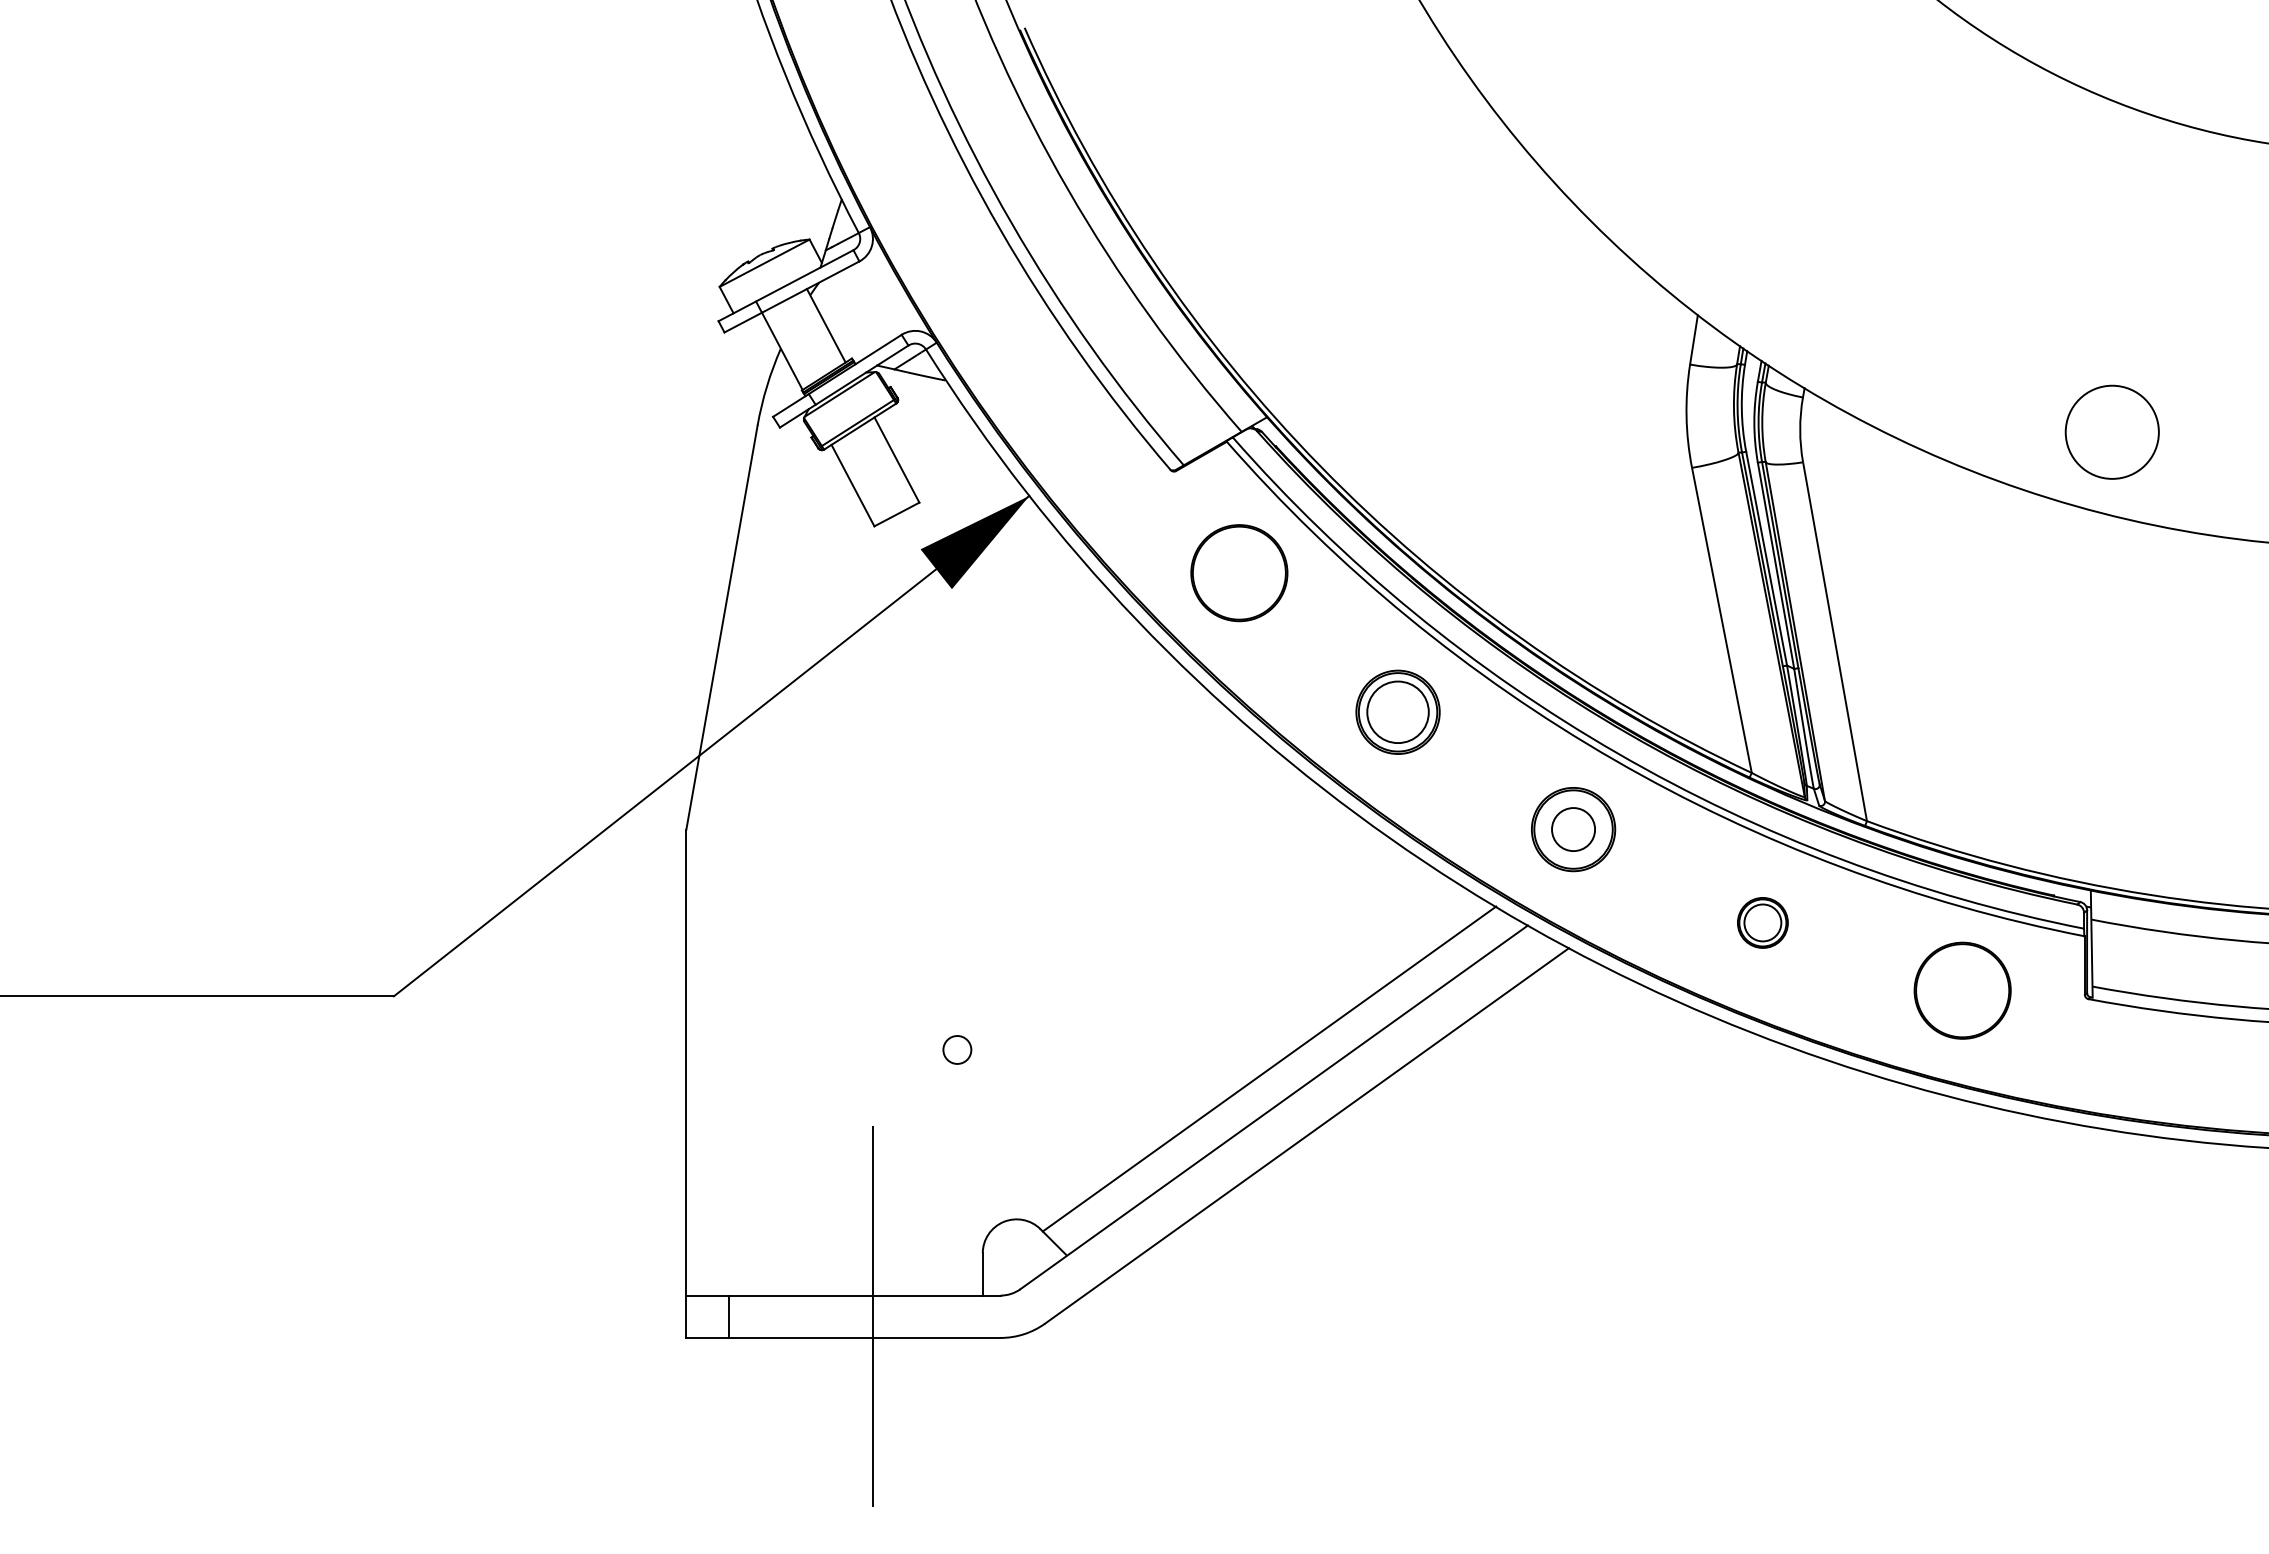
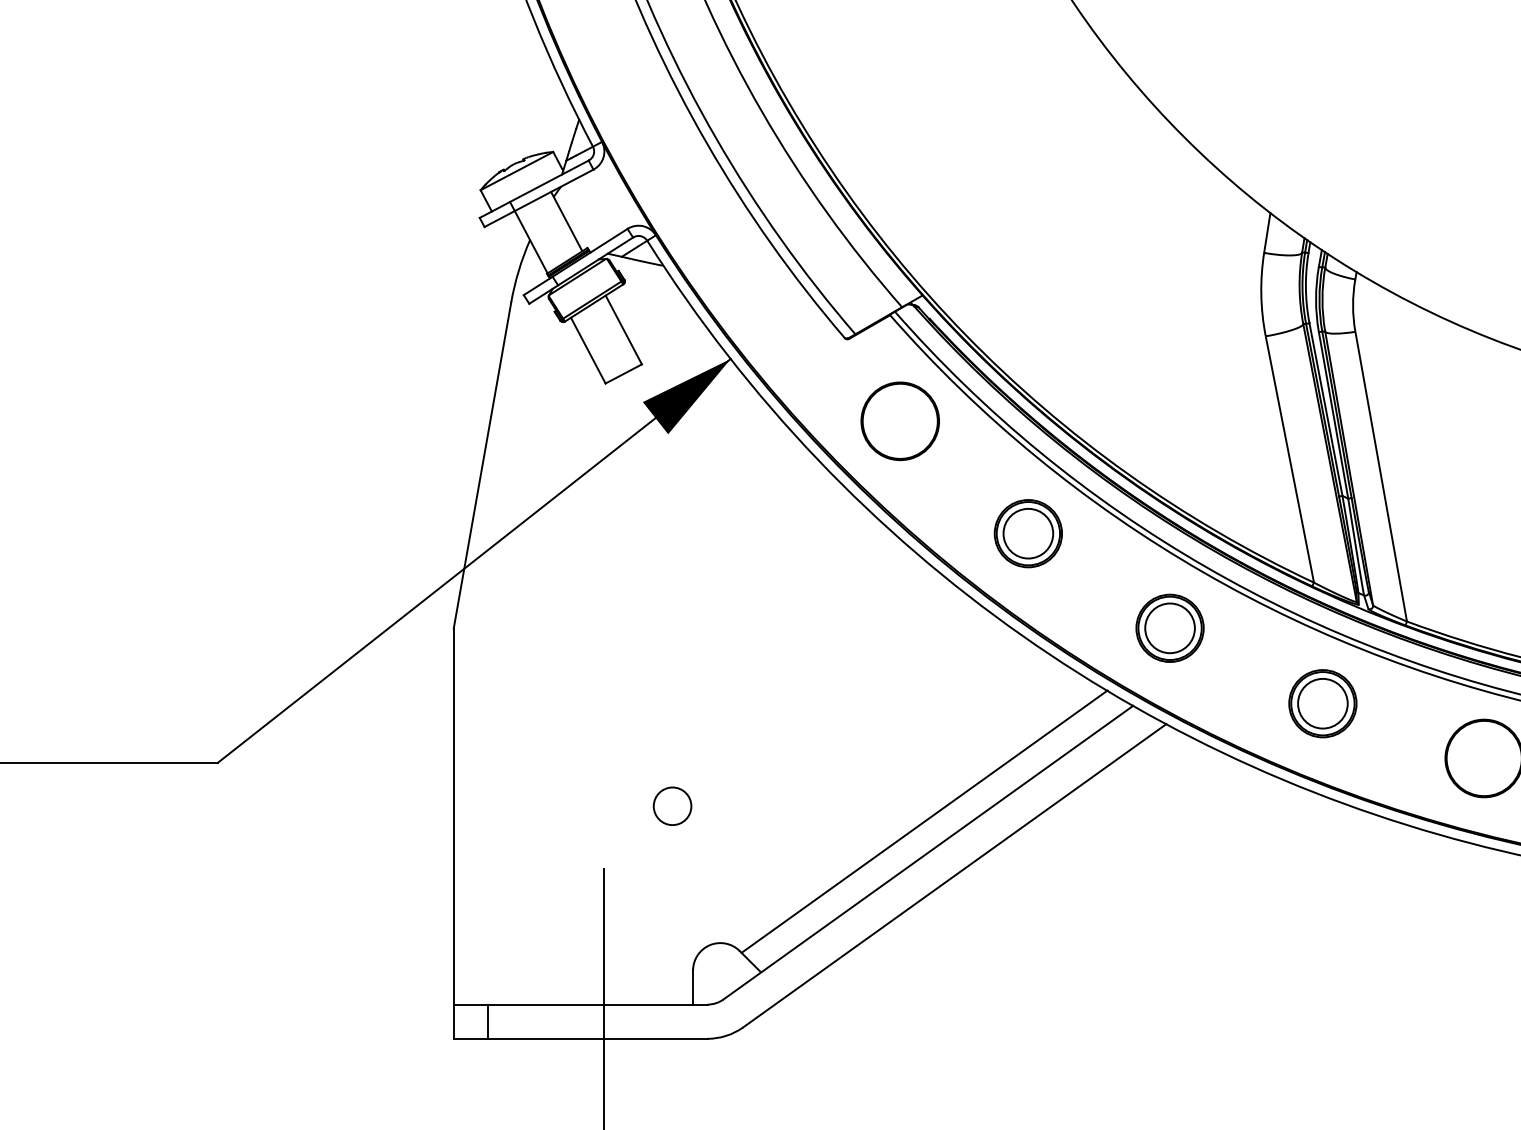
circle: (1573, 829) -> (1170, 628), size x1.43
part: (1762, 922) -> (1322, 703), size x1.67
circle: (957, 1049) -> (672, 805), size x1.67

